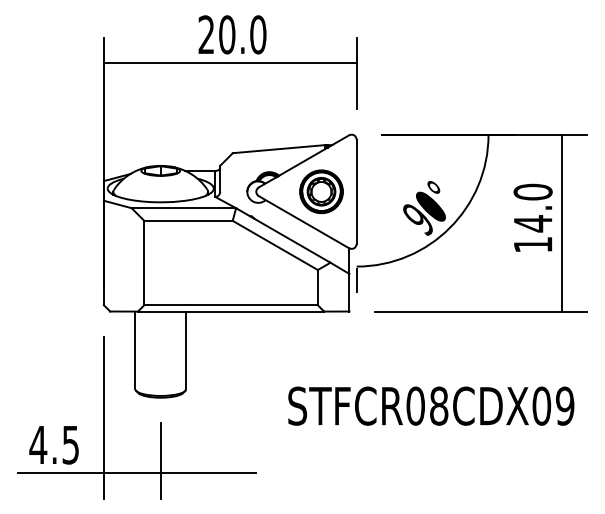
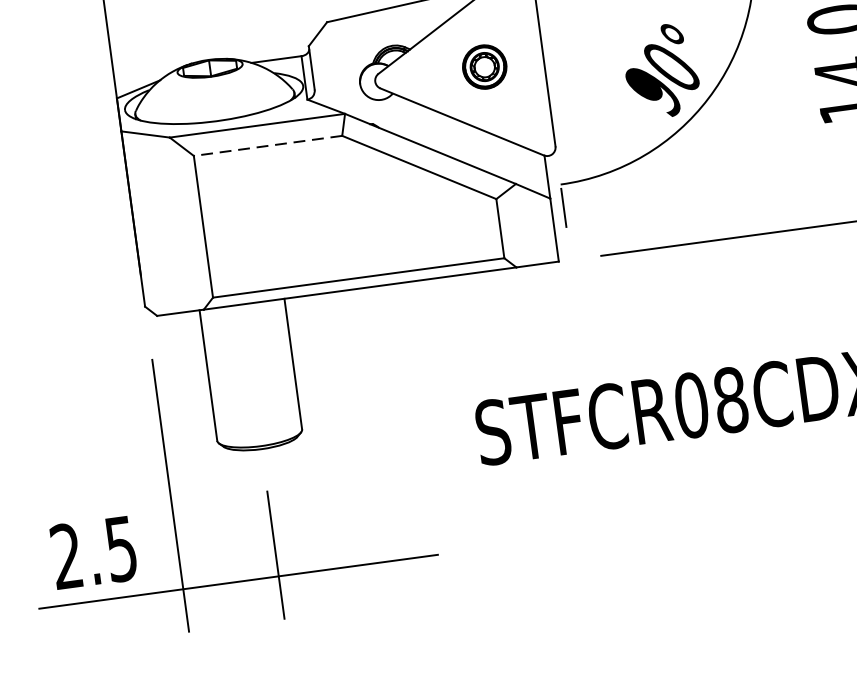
part: (321, 191) -> (484, 66), size x0.6
line: (188, 220) -> (267, 145), solid -> dashed
text: (38, 444) -> (66, 555), 4.5 -> 2.5

